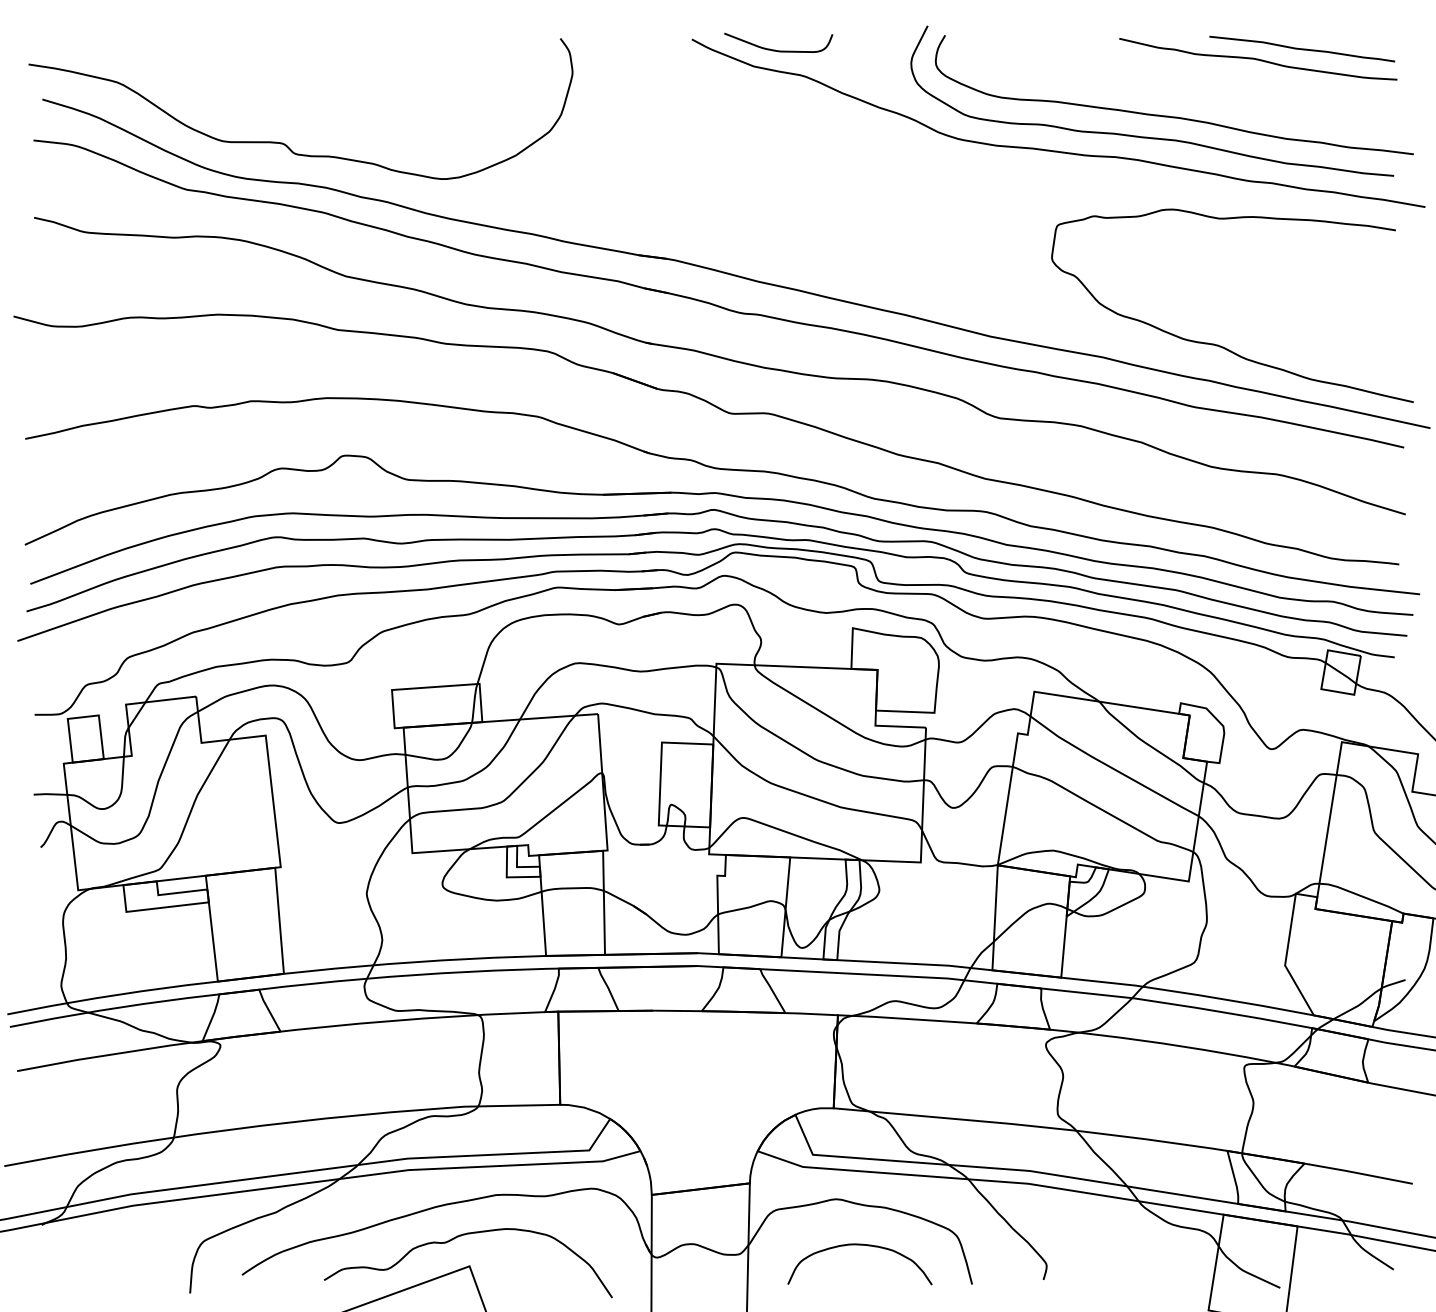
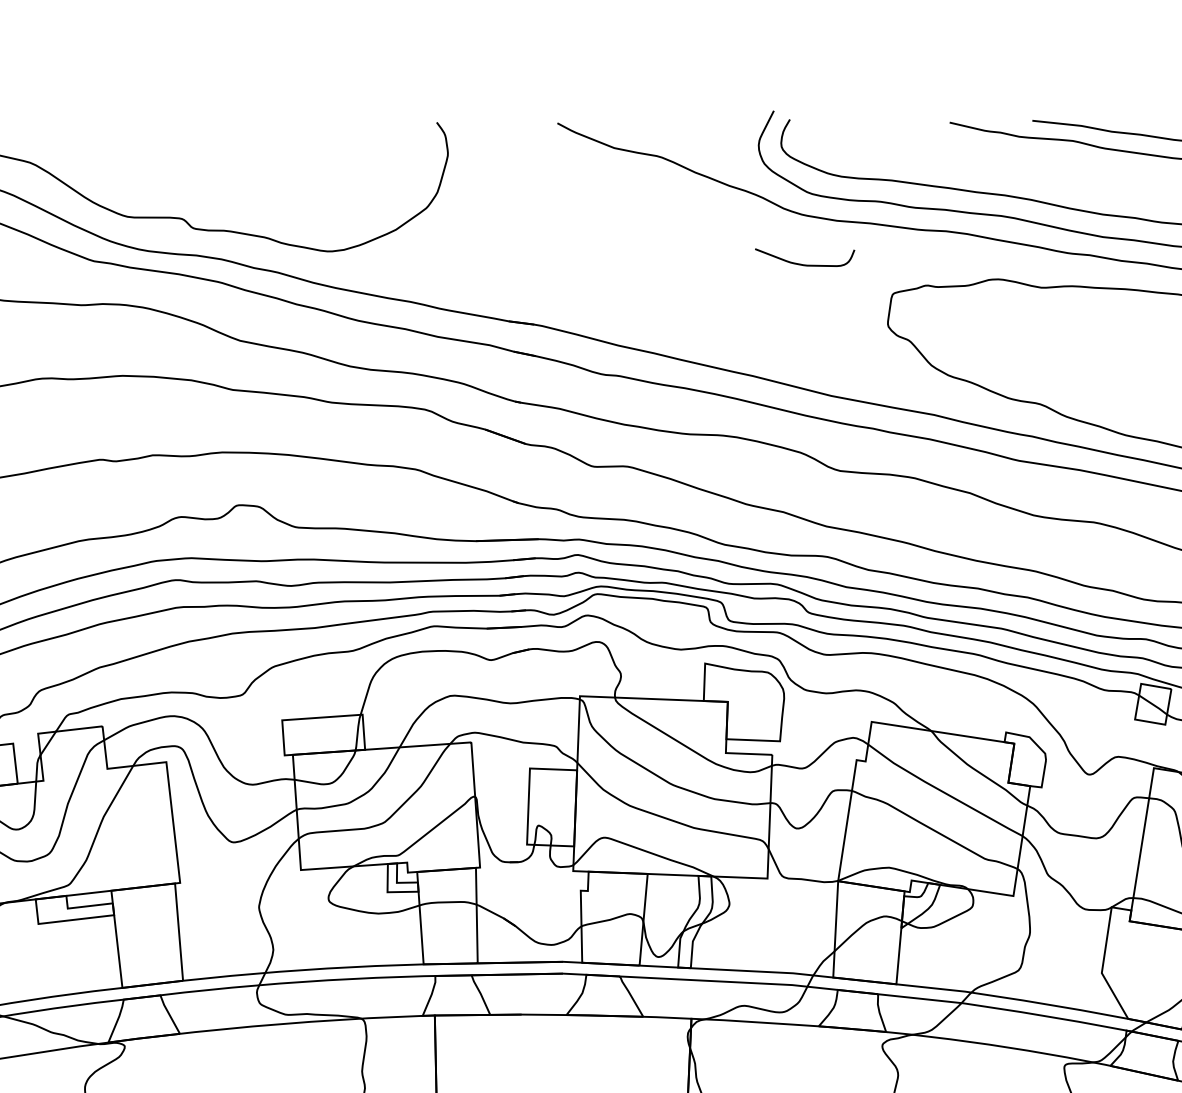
curve: (775, 49) -> (802, 263), moved

